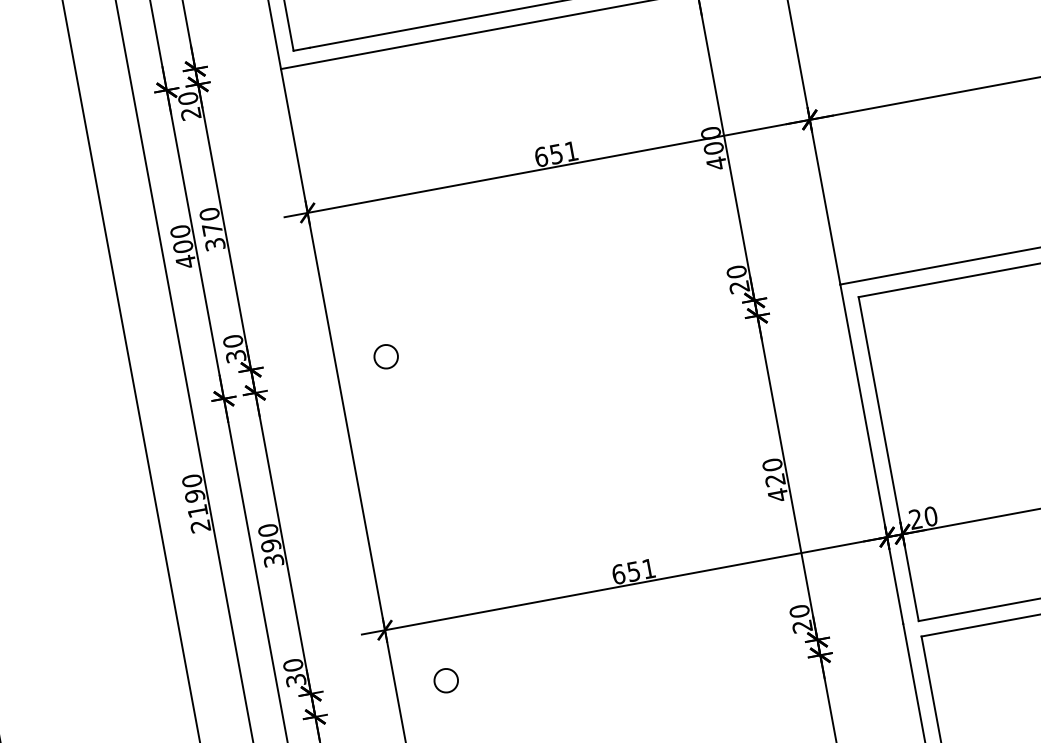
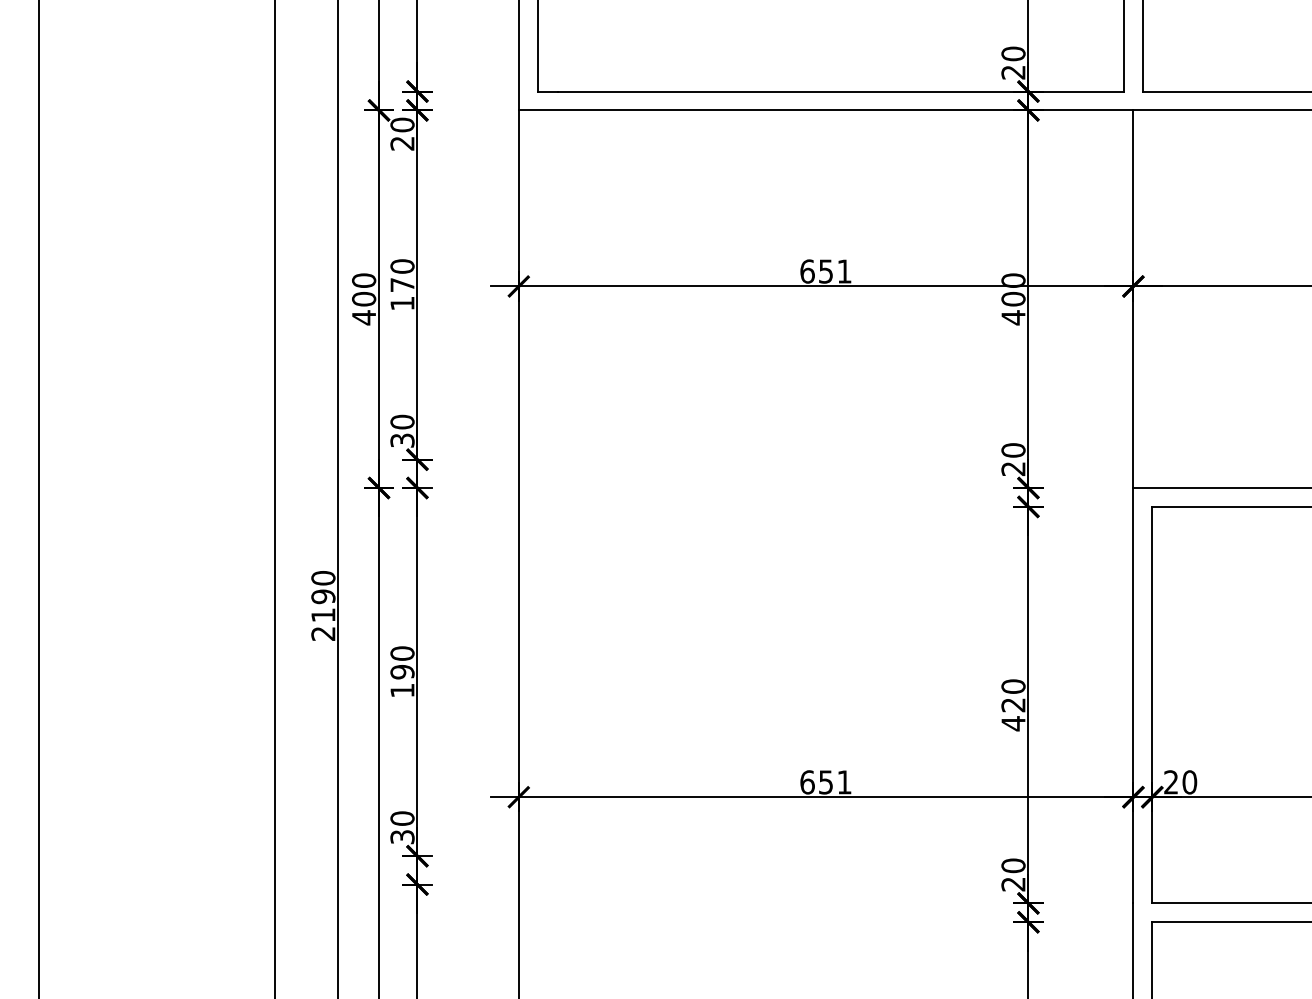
text: (215, 244) -> (402, 303), 370 -> 170
circle: (386, 356) -> (580, 473), removed
text: (273, 560) -> (402, 690), 390 -> 190
circle: (446, 680) -> (580, 870), removed

